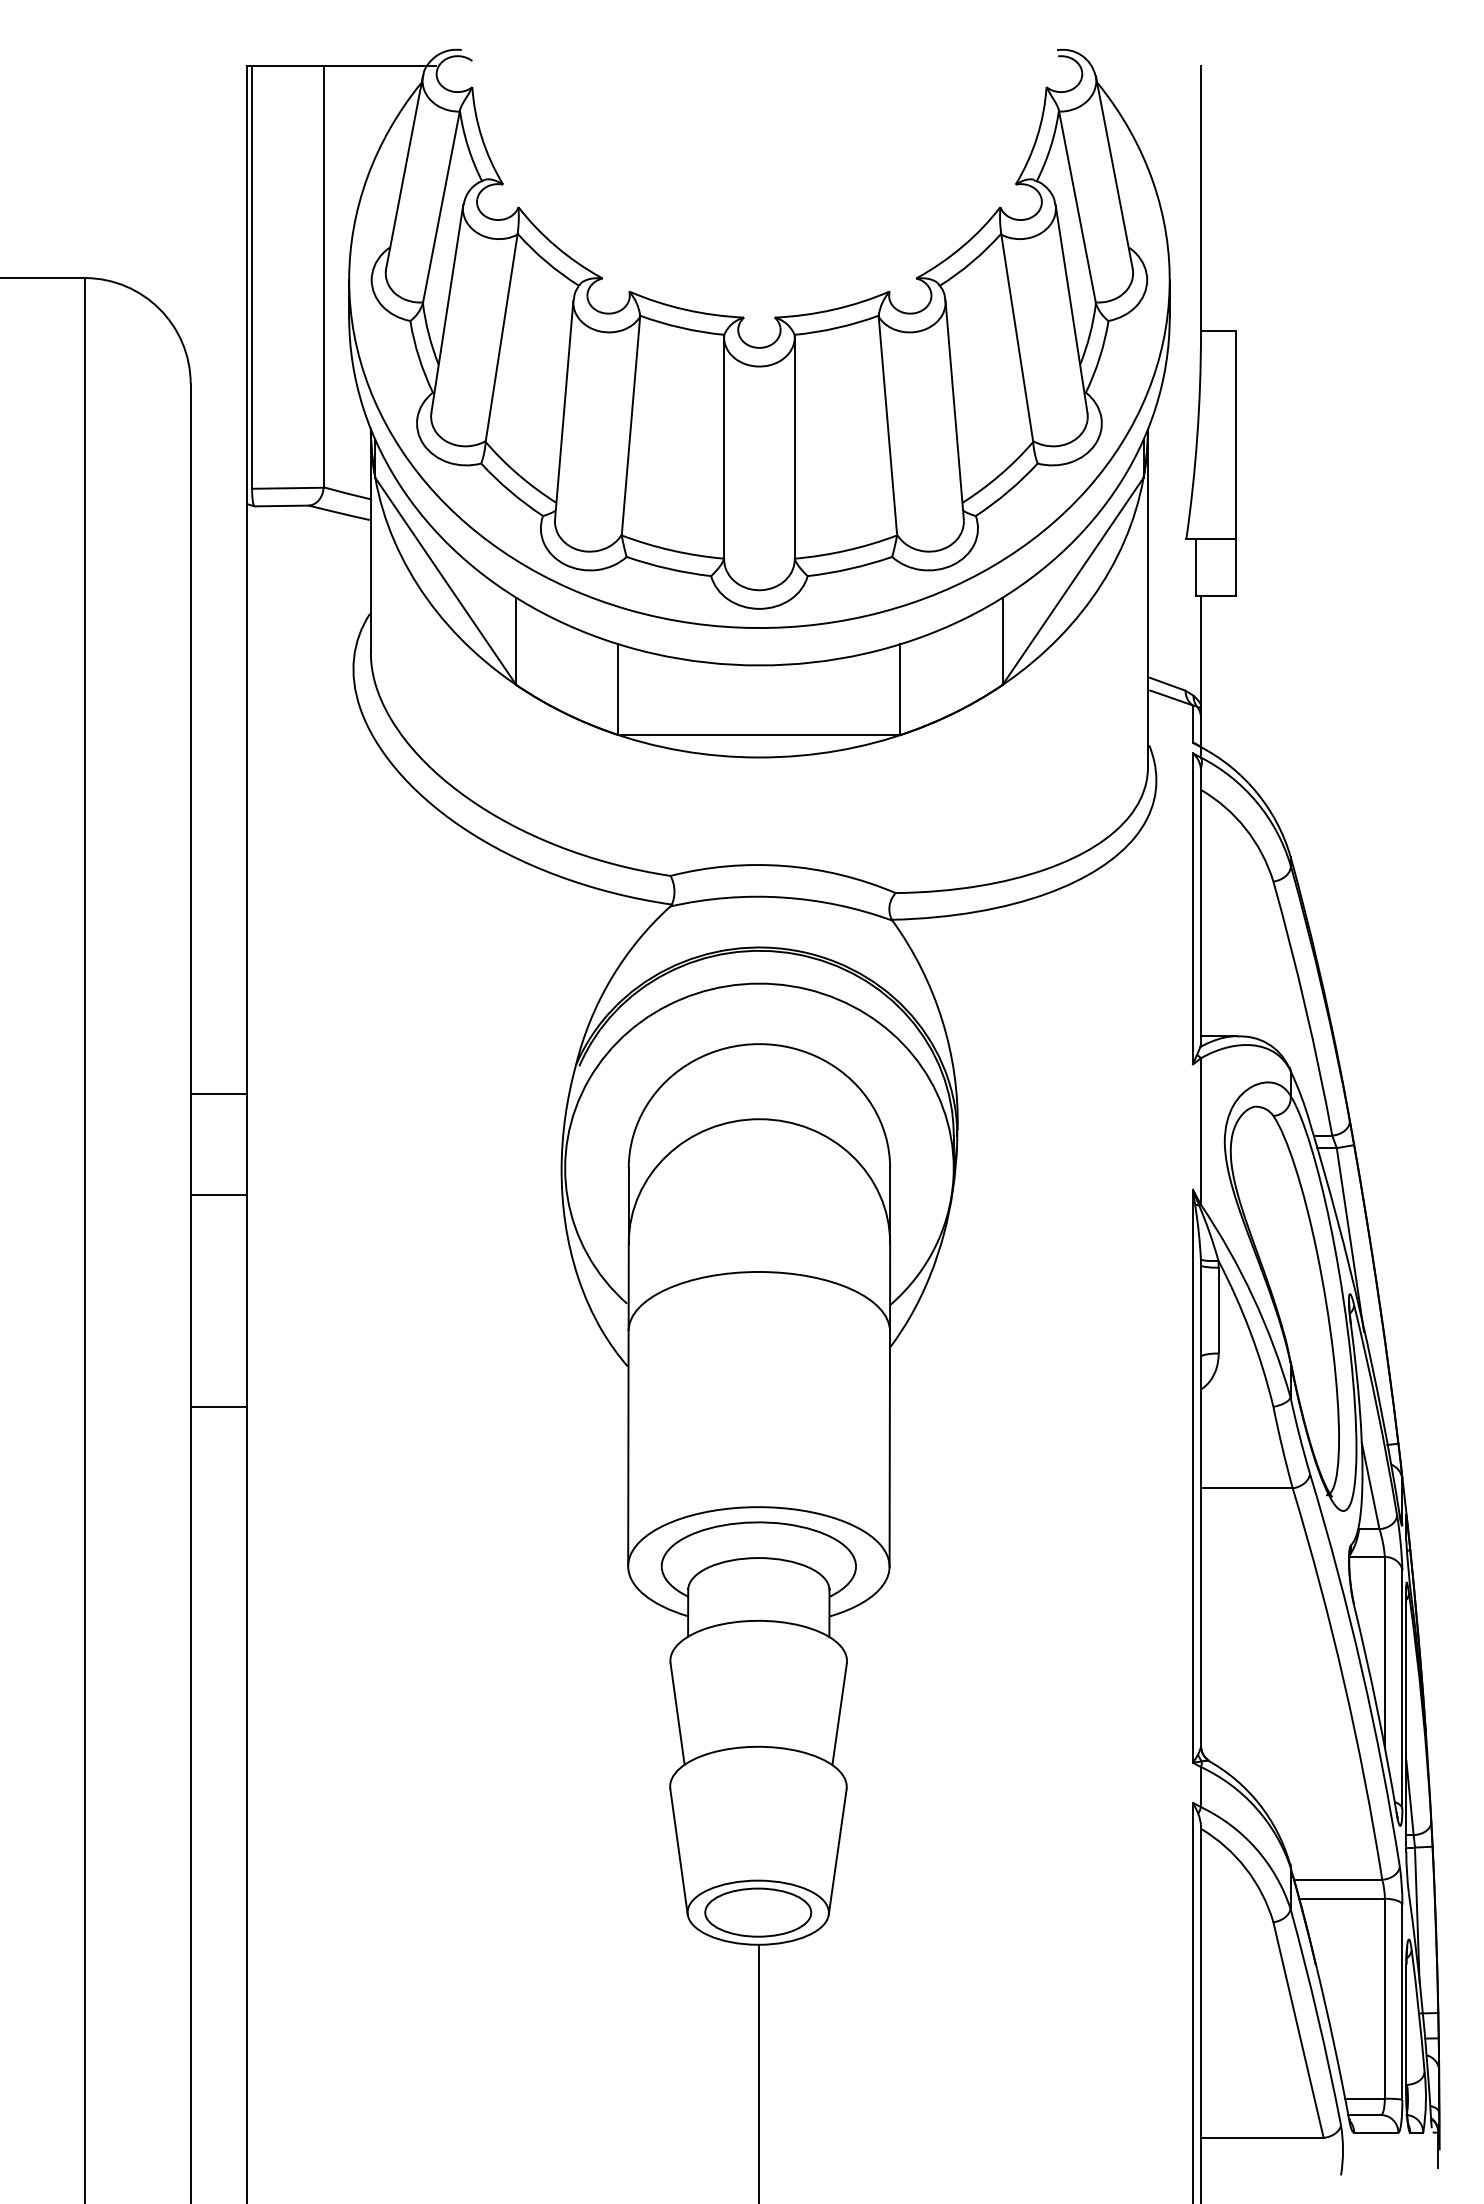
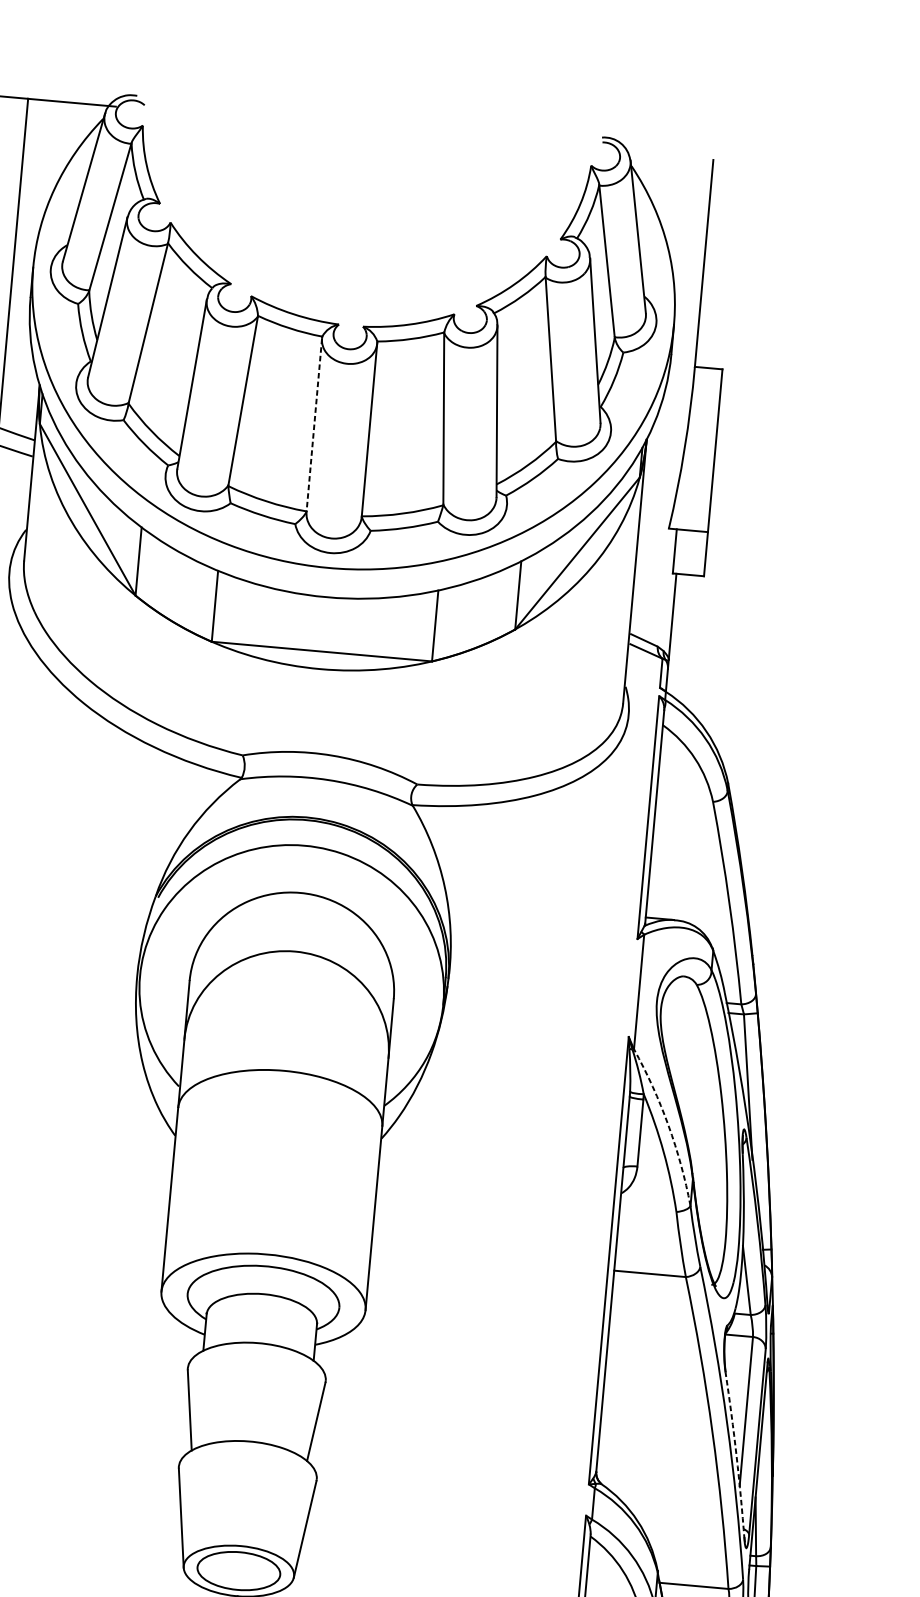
line: (724, 448) -> (314, 425), solid -> dashed
arc: (1253, 1297) -> (668, 1125), solid -> dashed
arc: (1377, 1709) -> (736, 1455), solid -> dashed

